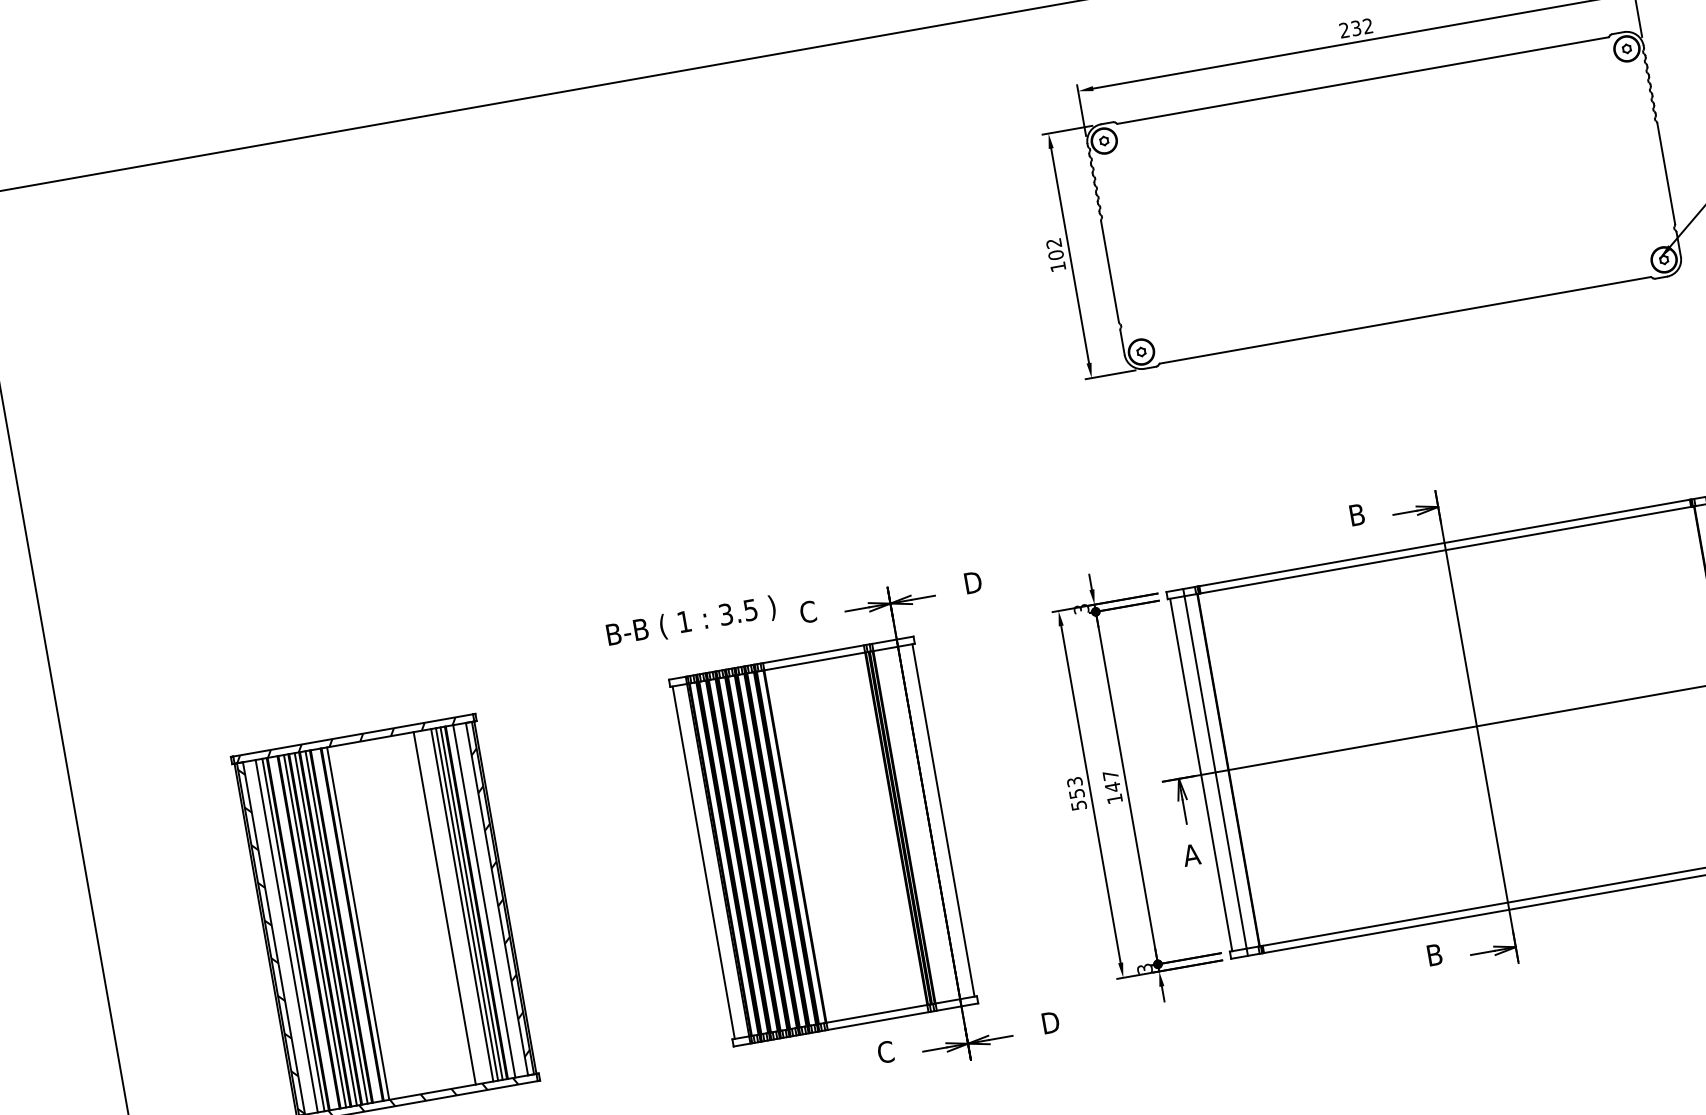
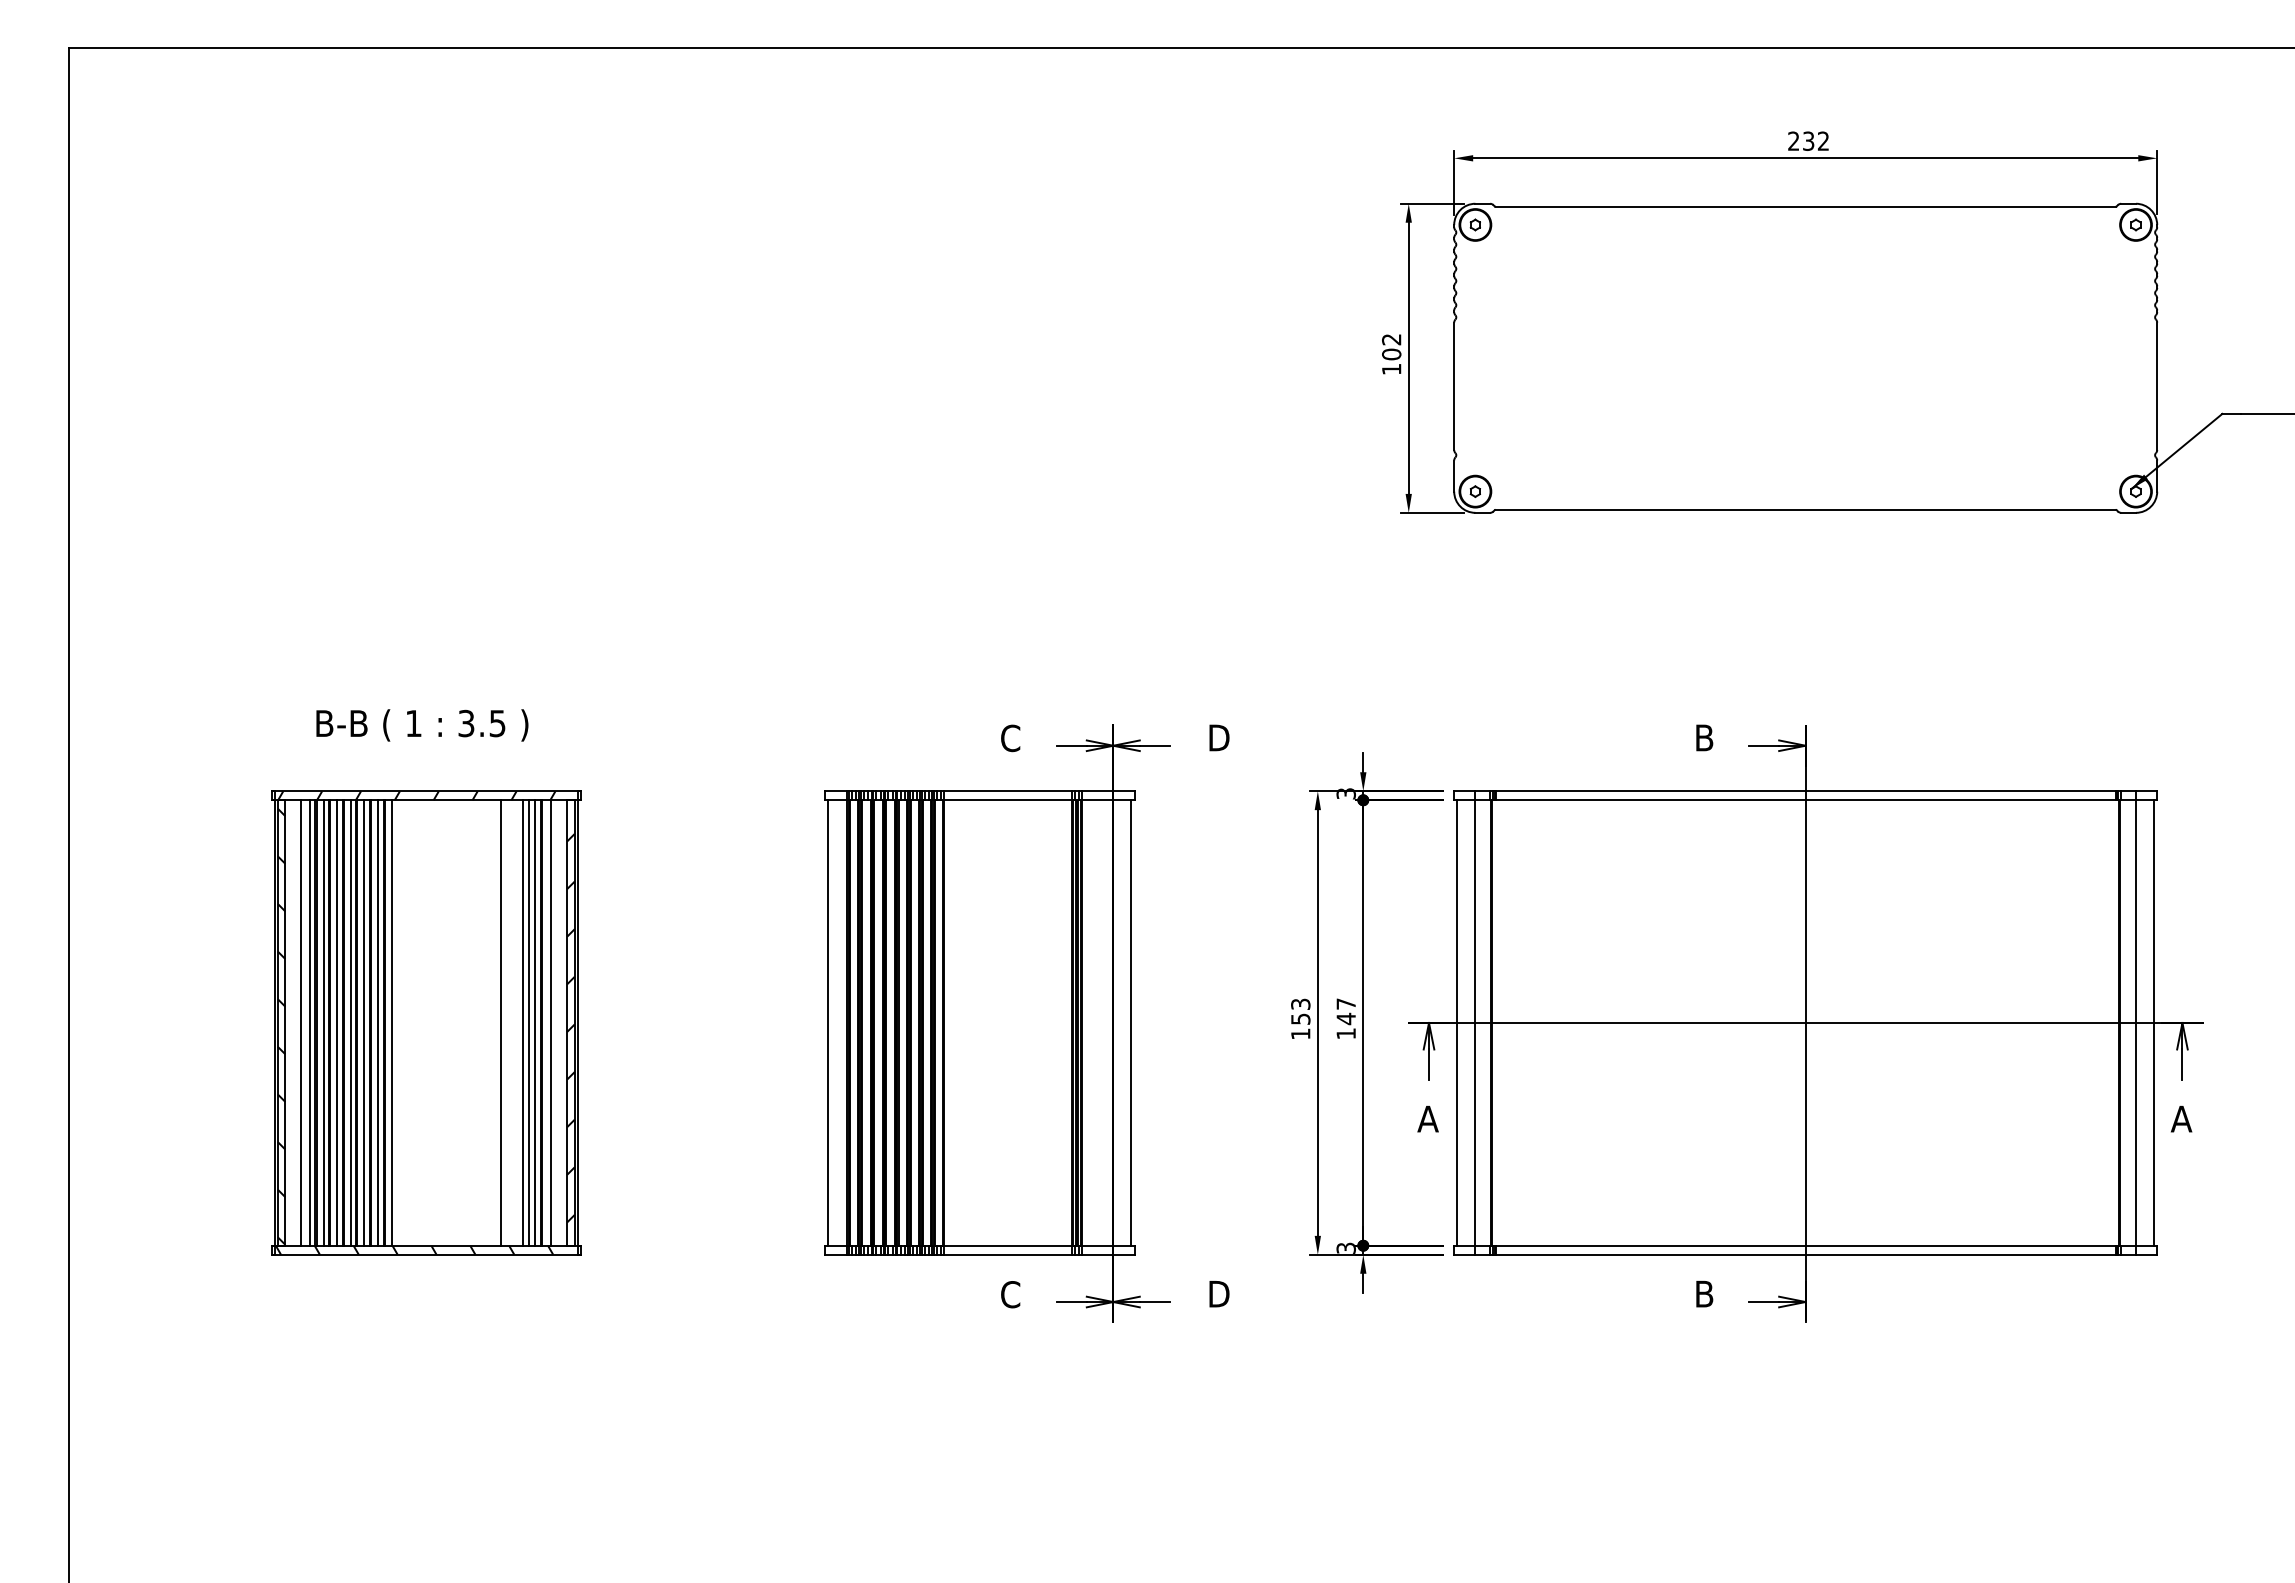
text: (691, 622) -> (422, 725), moved
text: (1078, 805) -> (1300, 1033), 553 -> 153
line: (347, 925) -> (378, 1022), added
line: (304, 932) -> (323, 1022), added

